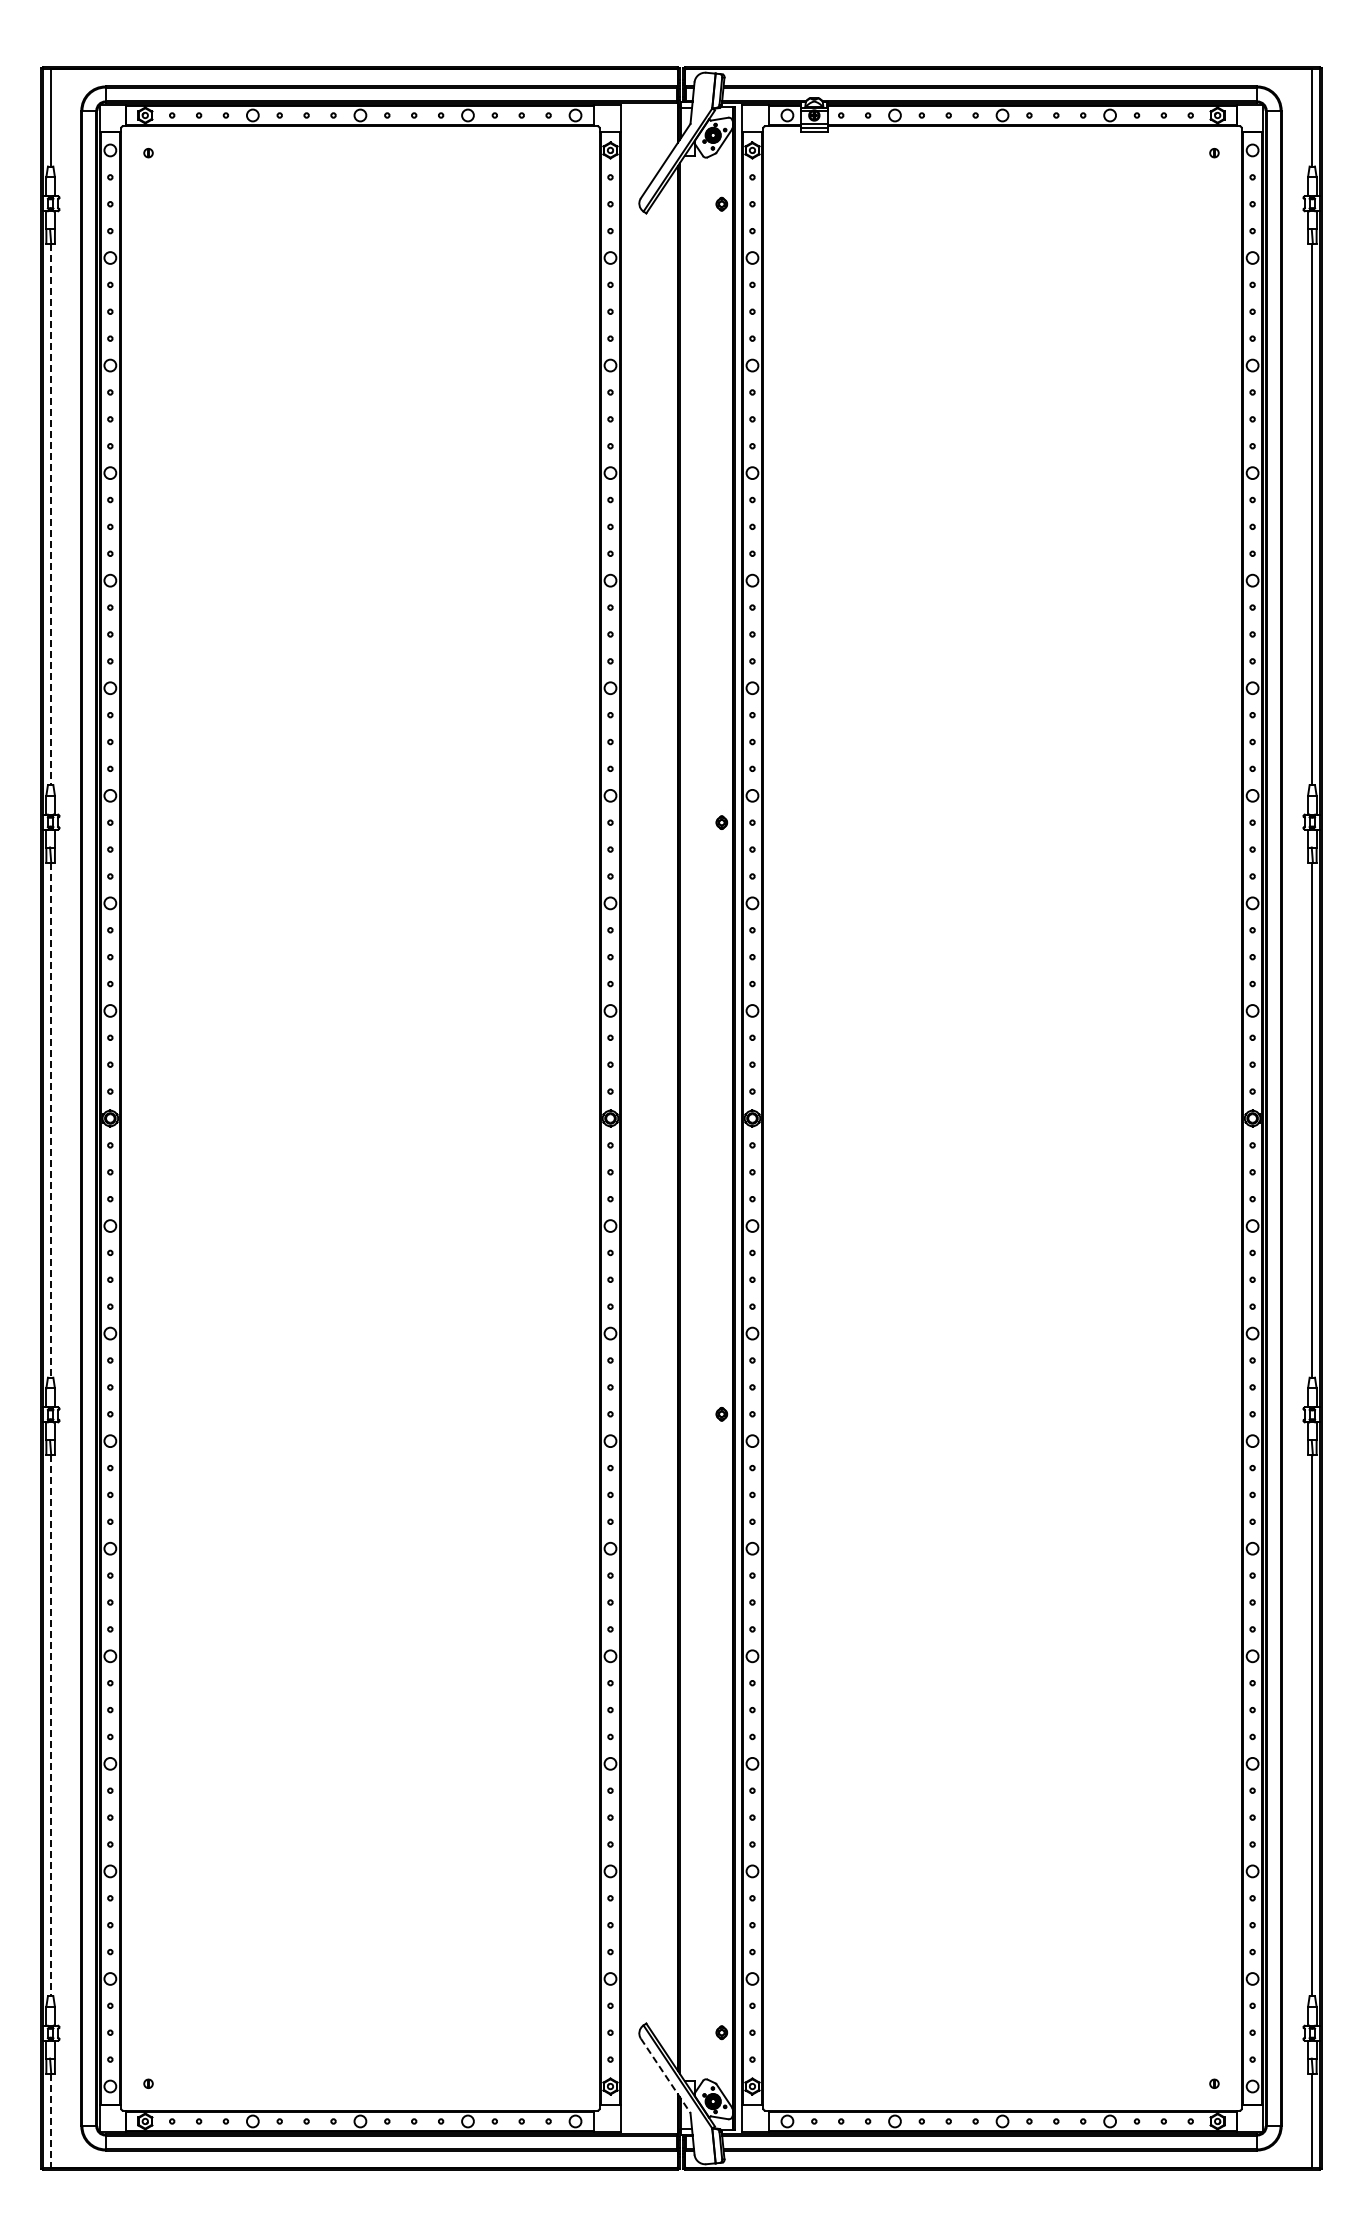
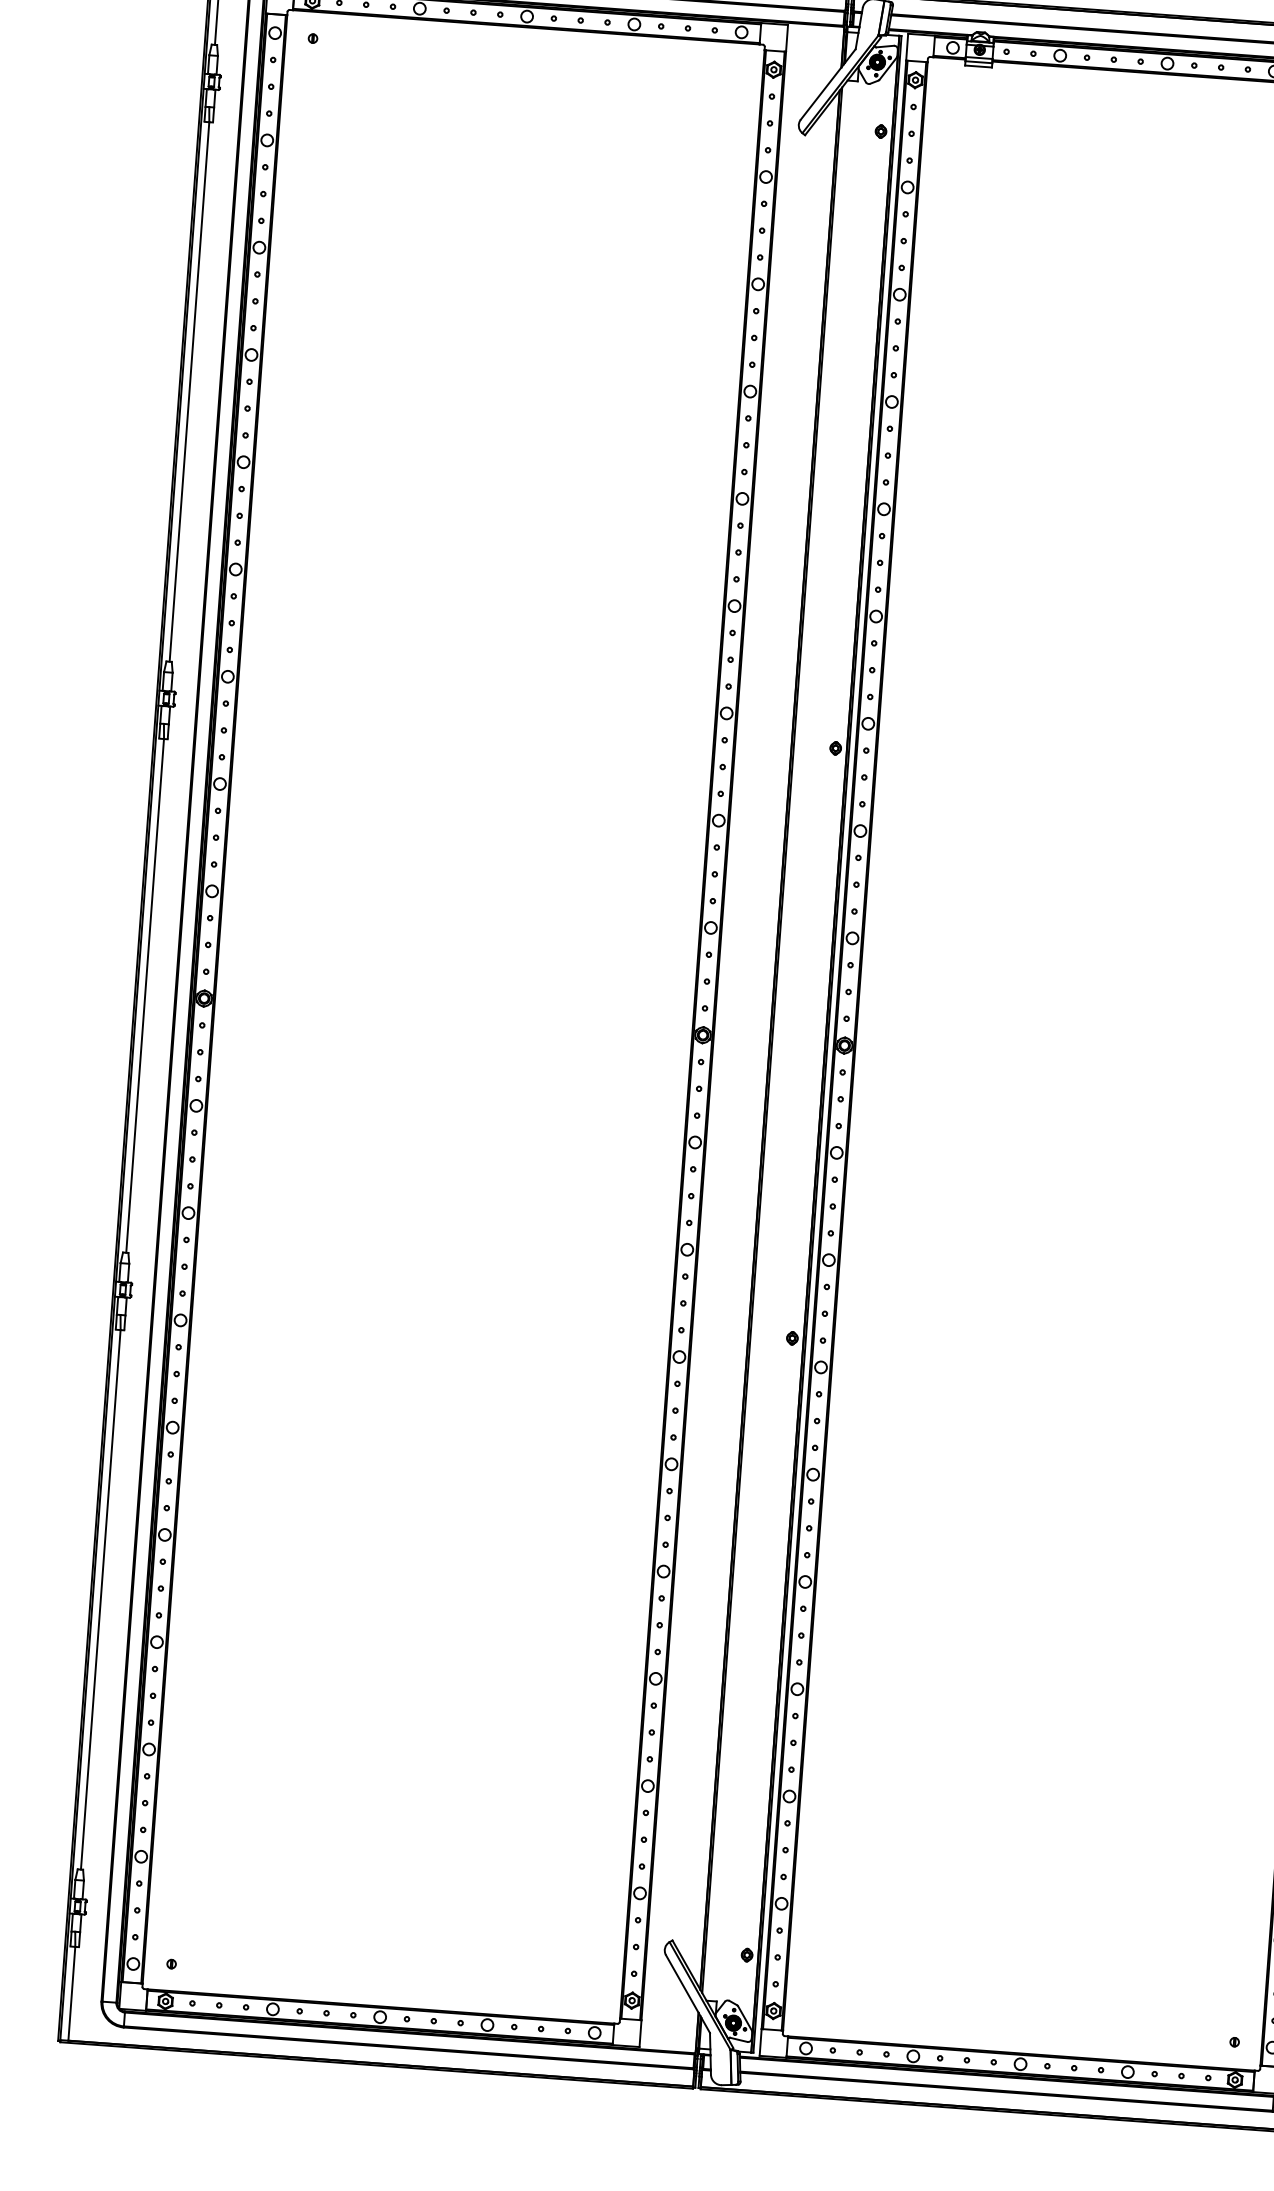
line: (51, 515) -> (189, 392), dashed -> solid
line: (51, 1120) -> (145, 996), dashed -> solid
line: (51, 1726) -> (101, 1600), dashed -> solid
line: (665, 2075) -> (687, 1993), dashed -> solid
line: (51, 2121) -> (72, 1994), dashed -> solid

